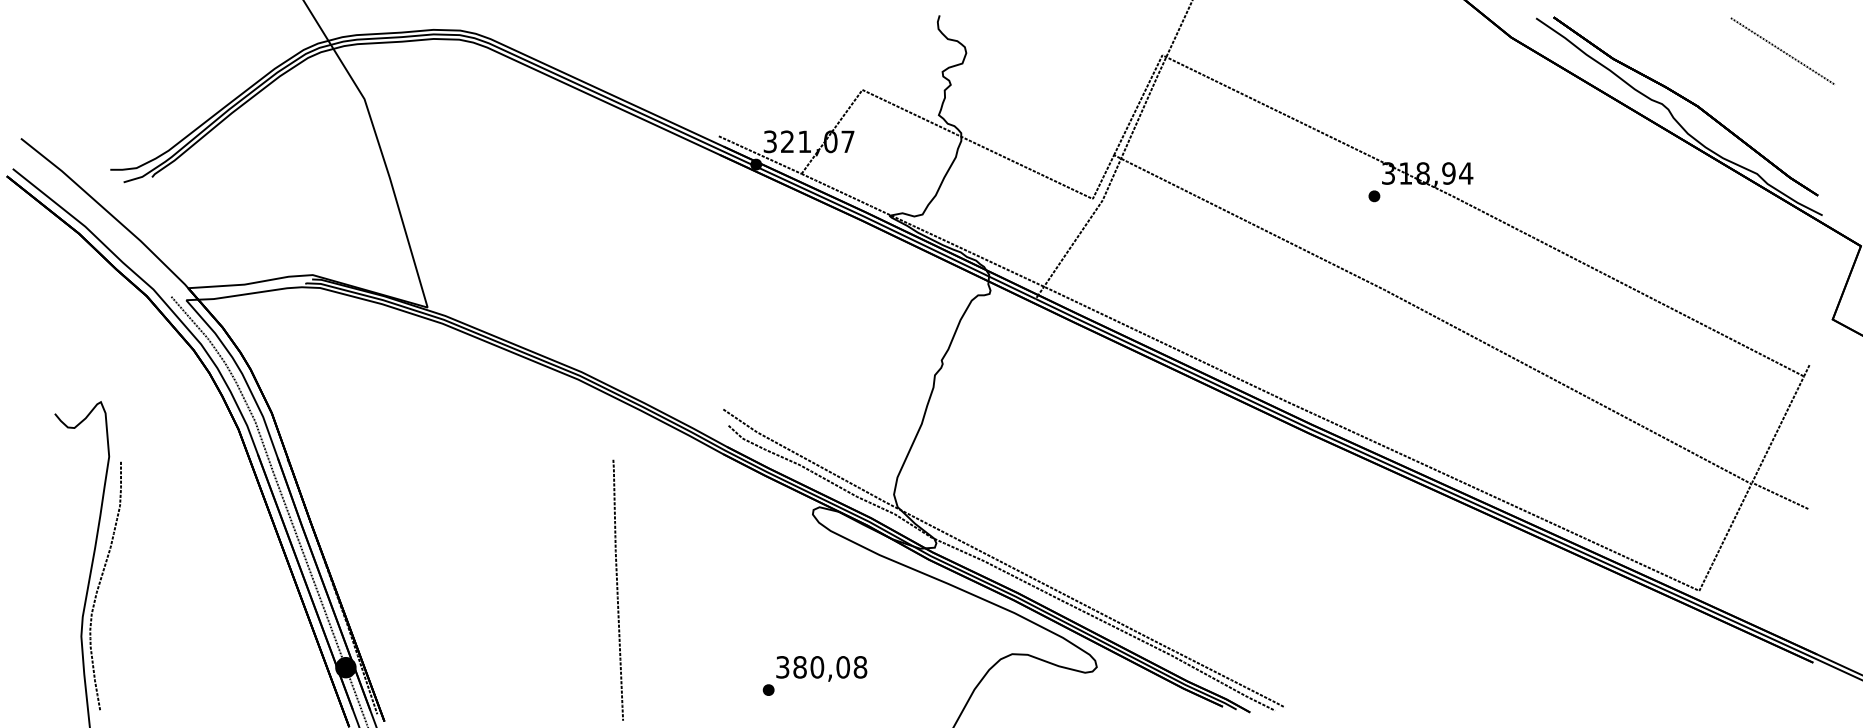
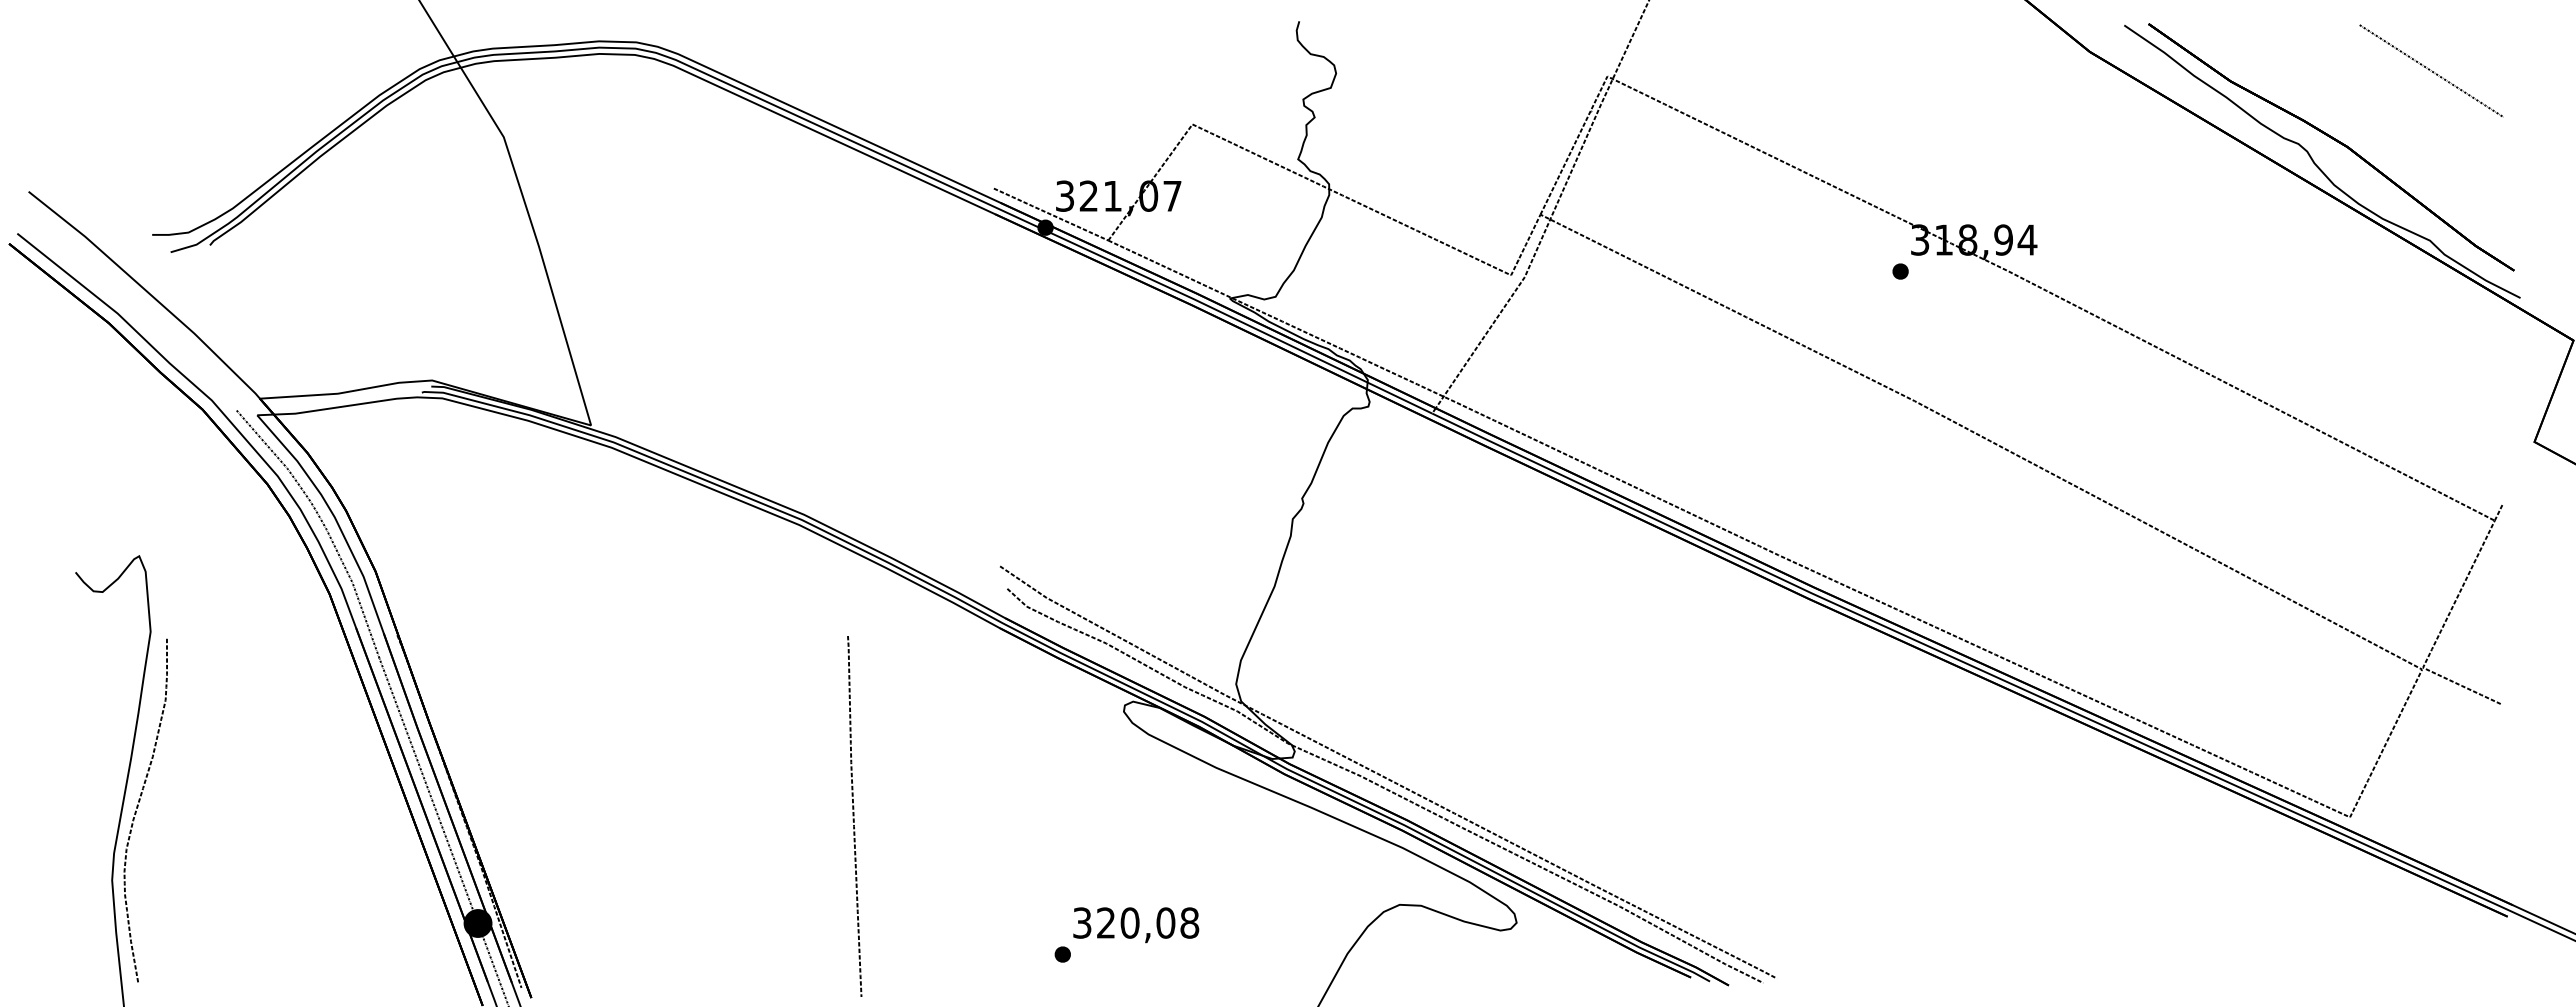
curve: (1782, 50) -> (2431, 70), moved
text: (800, 666) -> (1106, 922), 380,08 -> 320,08

